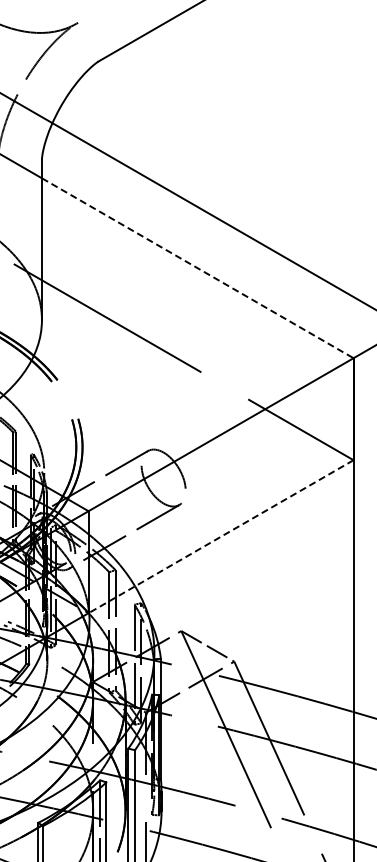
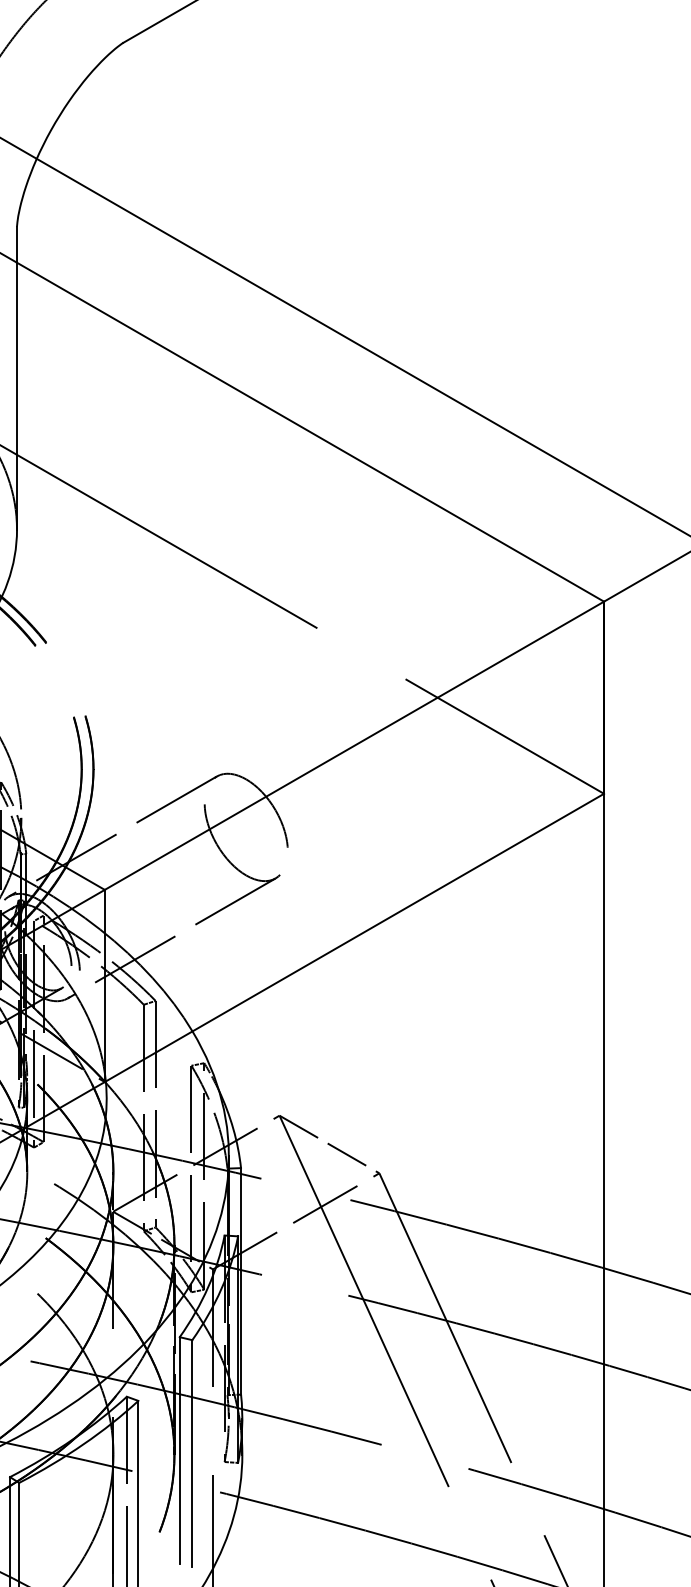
line: (197, 268) -> (310, 432), dashed -> solid
line: (221, 536) -> (355, 937), dashed -> solid

